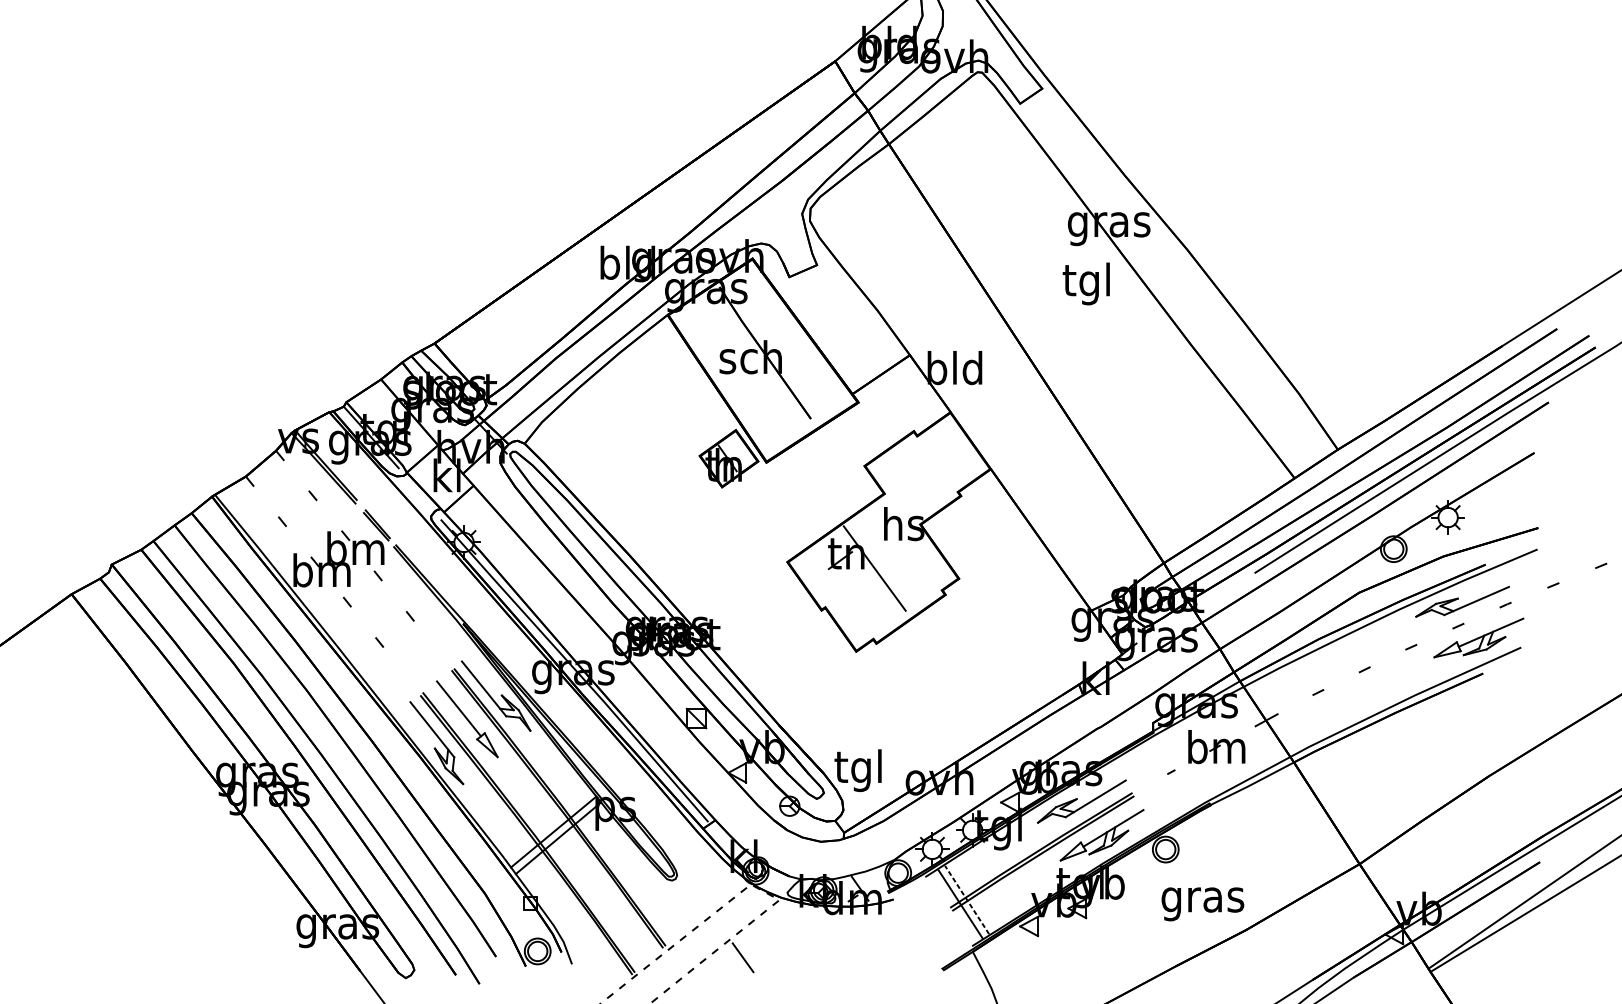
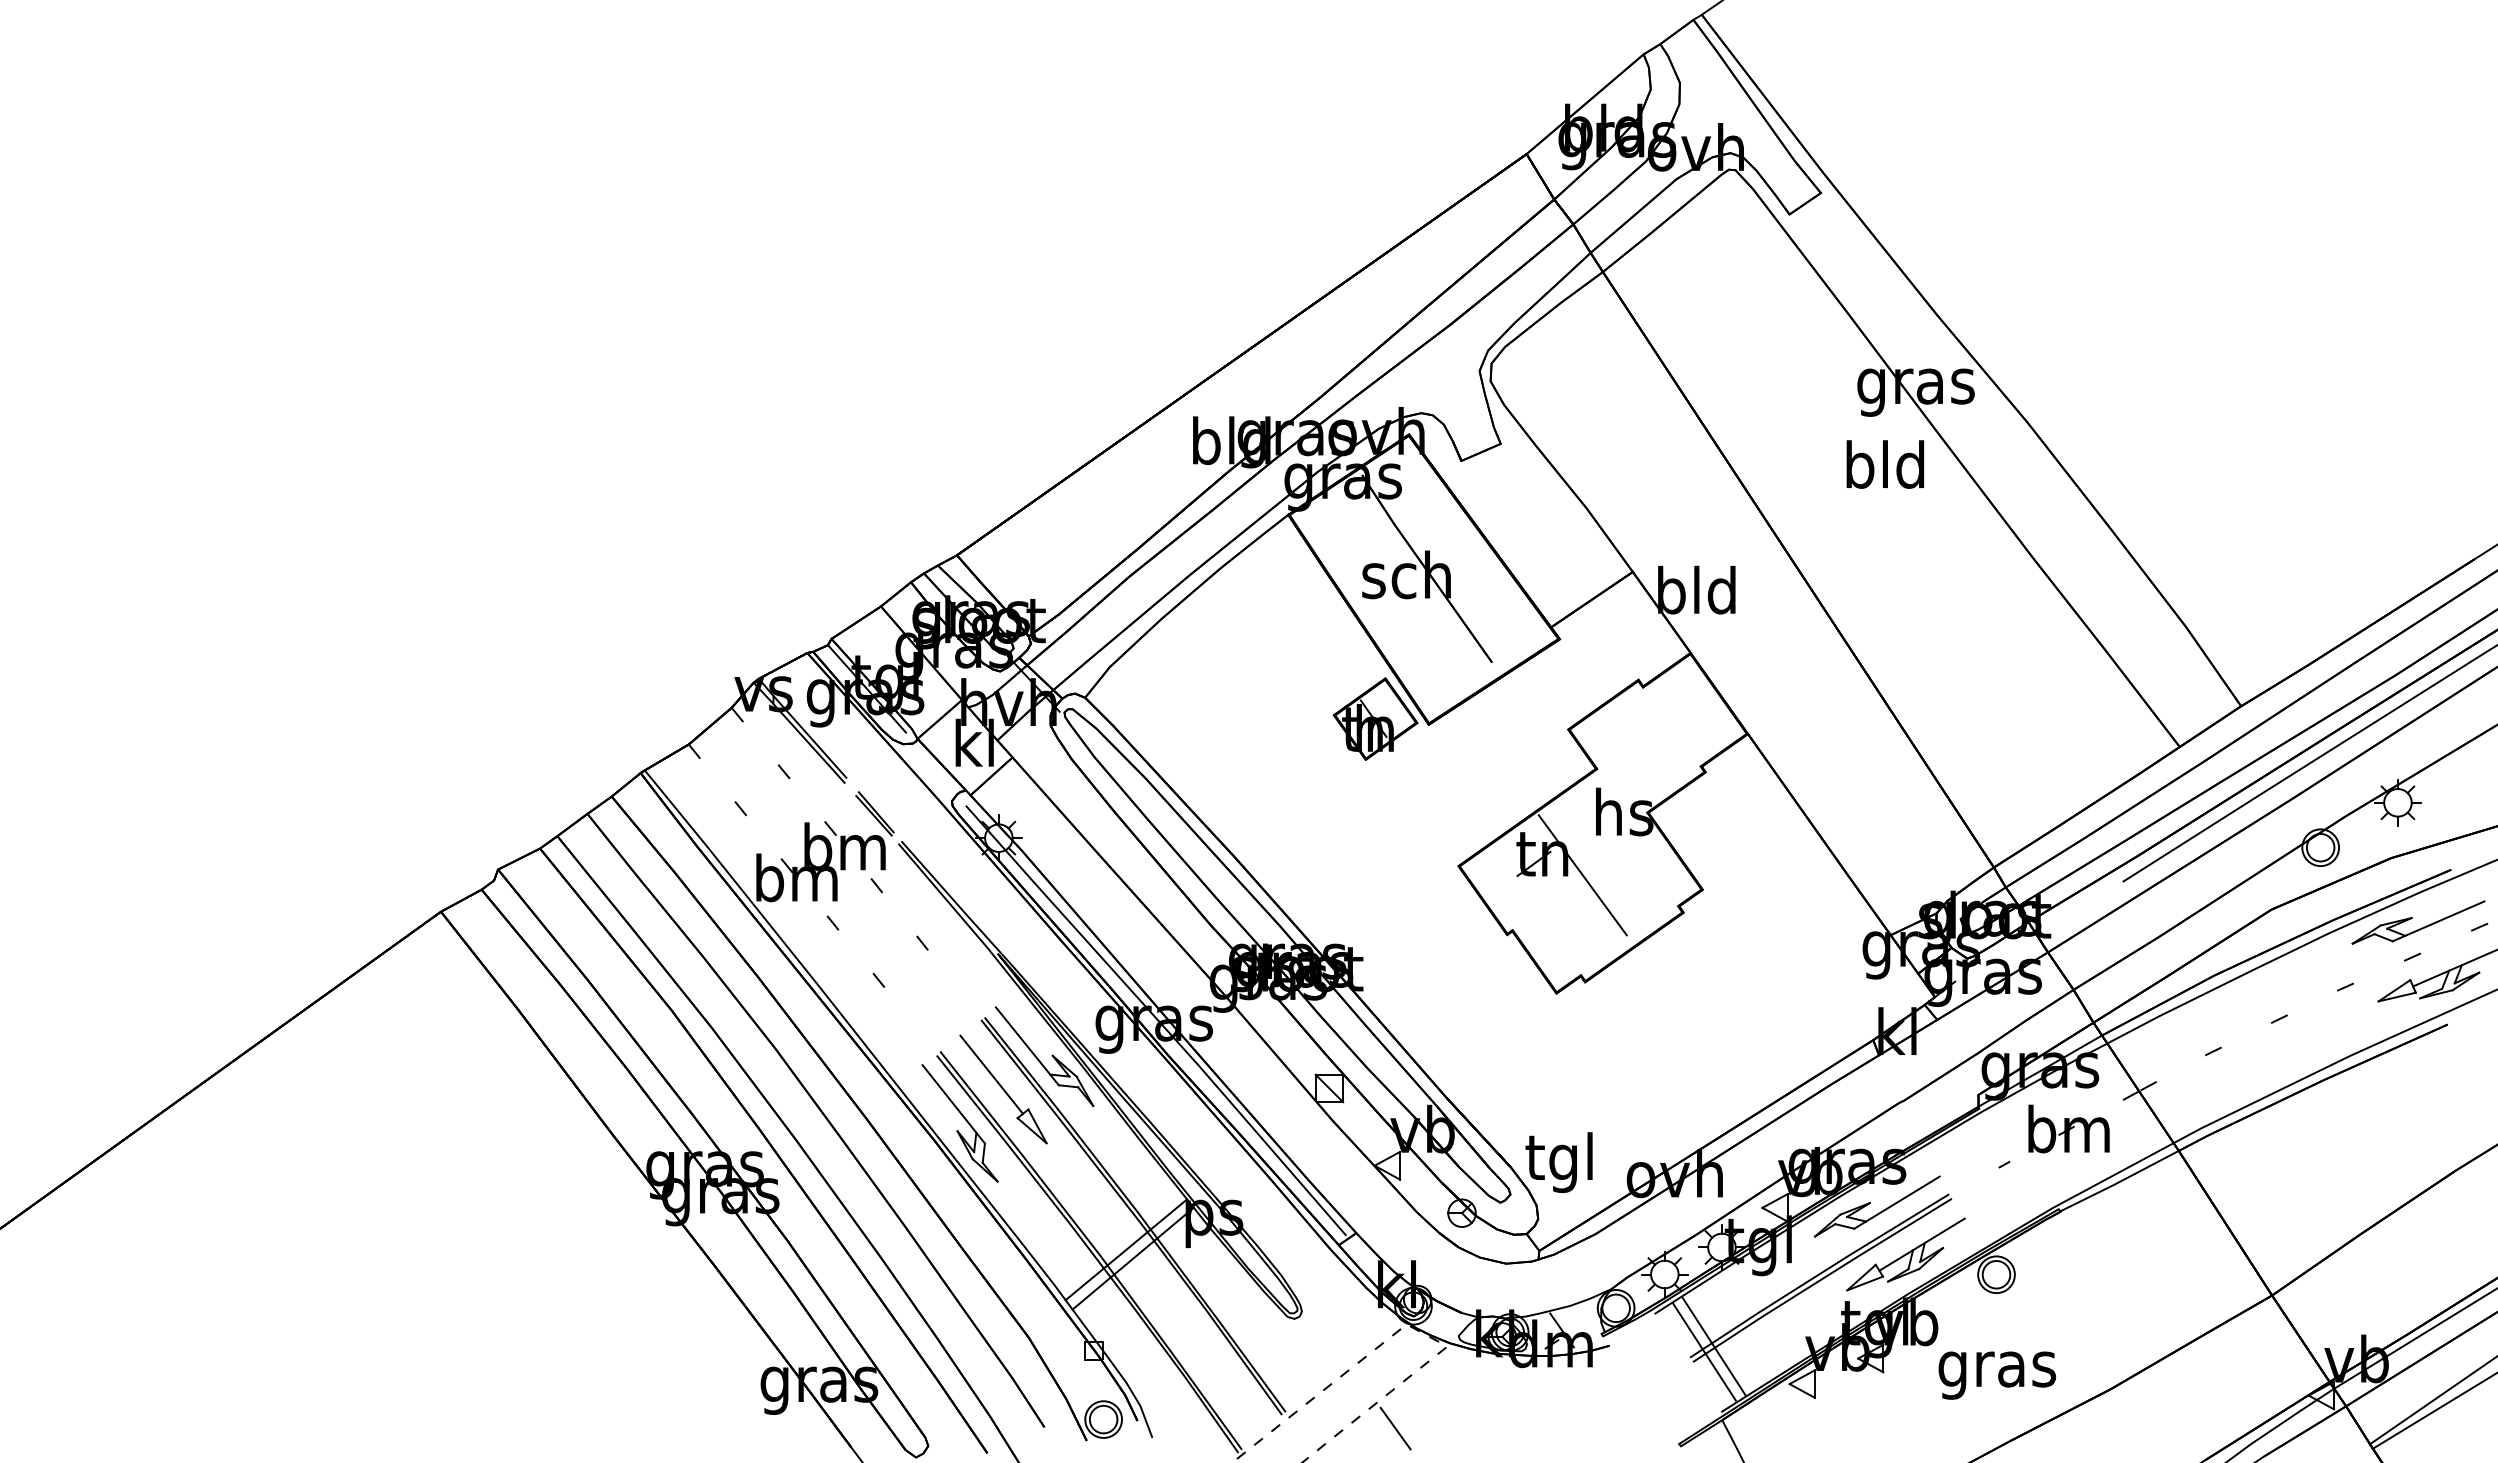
text: (1087, 283) -> (1885, 470), tgl -> bld
line: (967, 900) -> (1714, 1346), dashed -> solid
text: (1203, 904) -> (1997, 1375), moved

